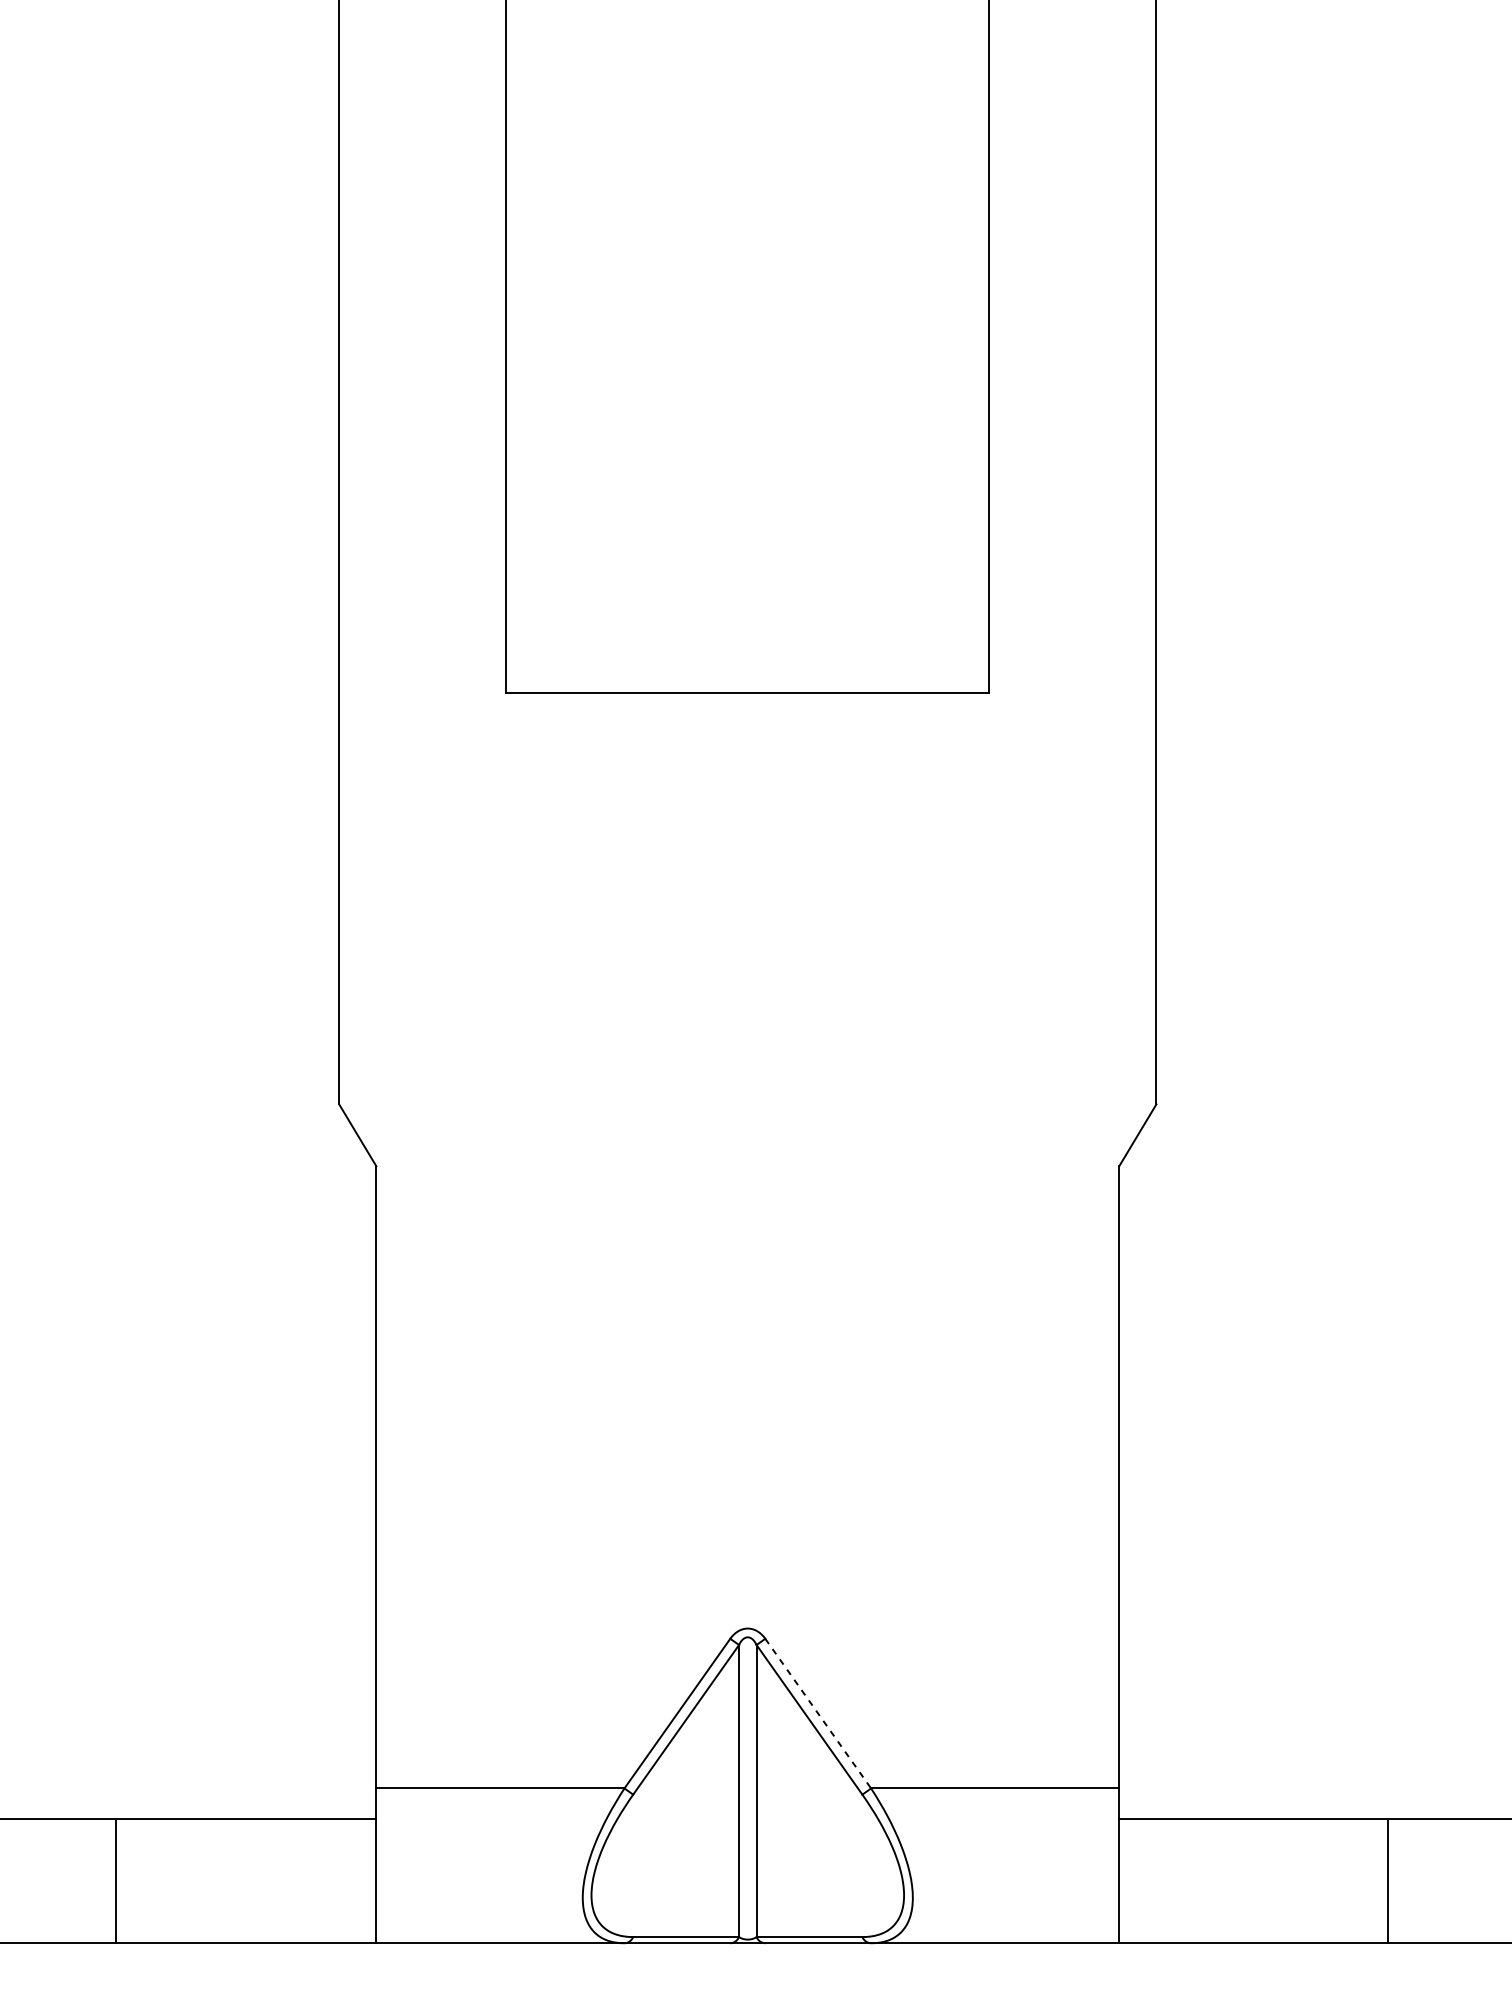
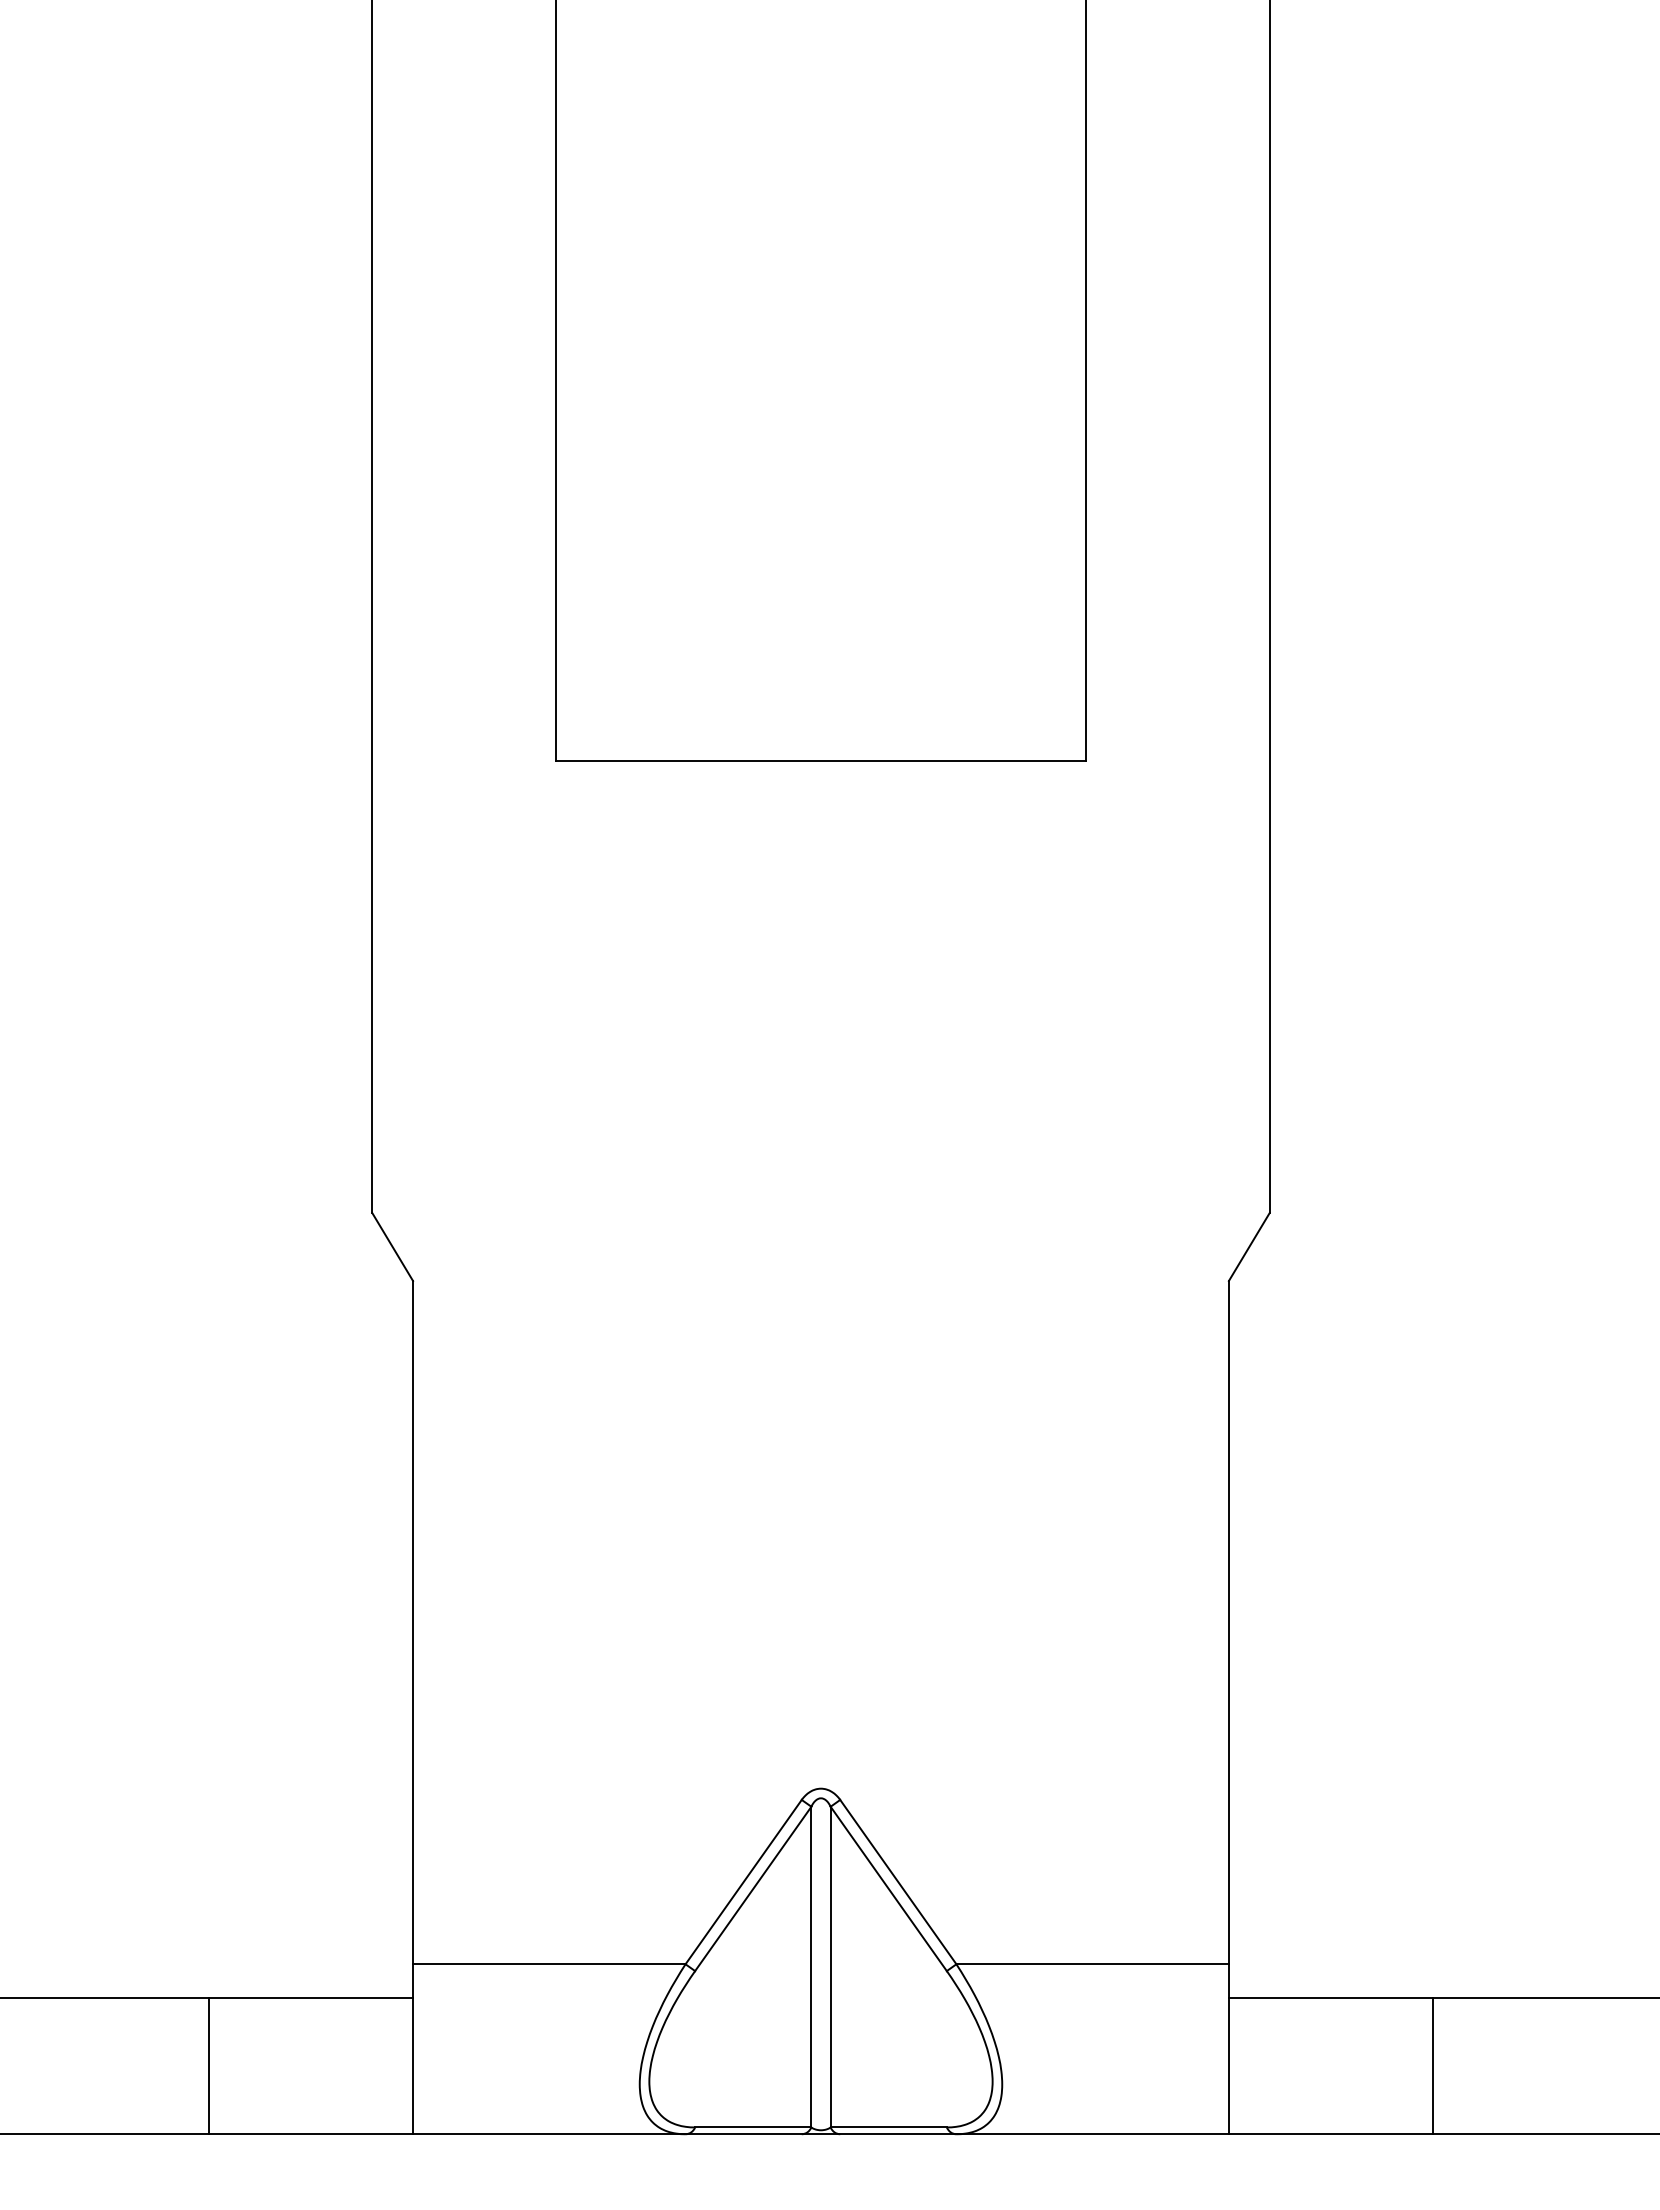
line: (818, 1713) -> (898, 1882), dashed -> solid
line: (116, 1881) -> (209, 2066), moved
line: (1387, 1881) -> (1432, 2066), moved

